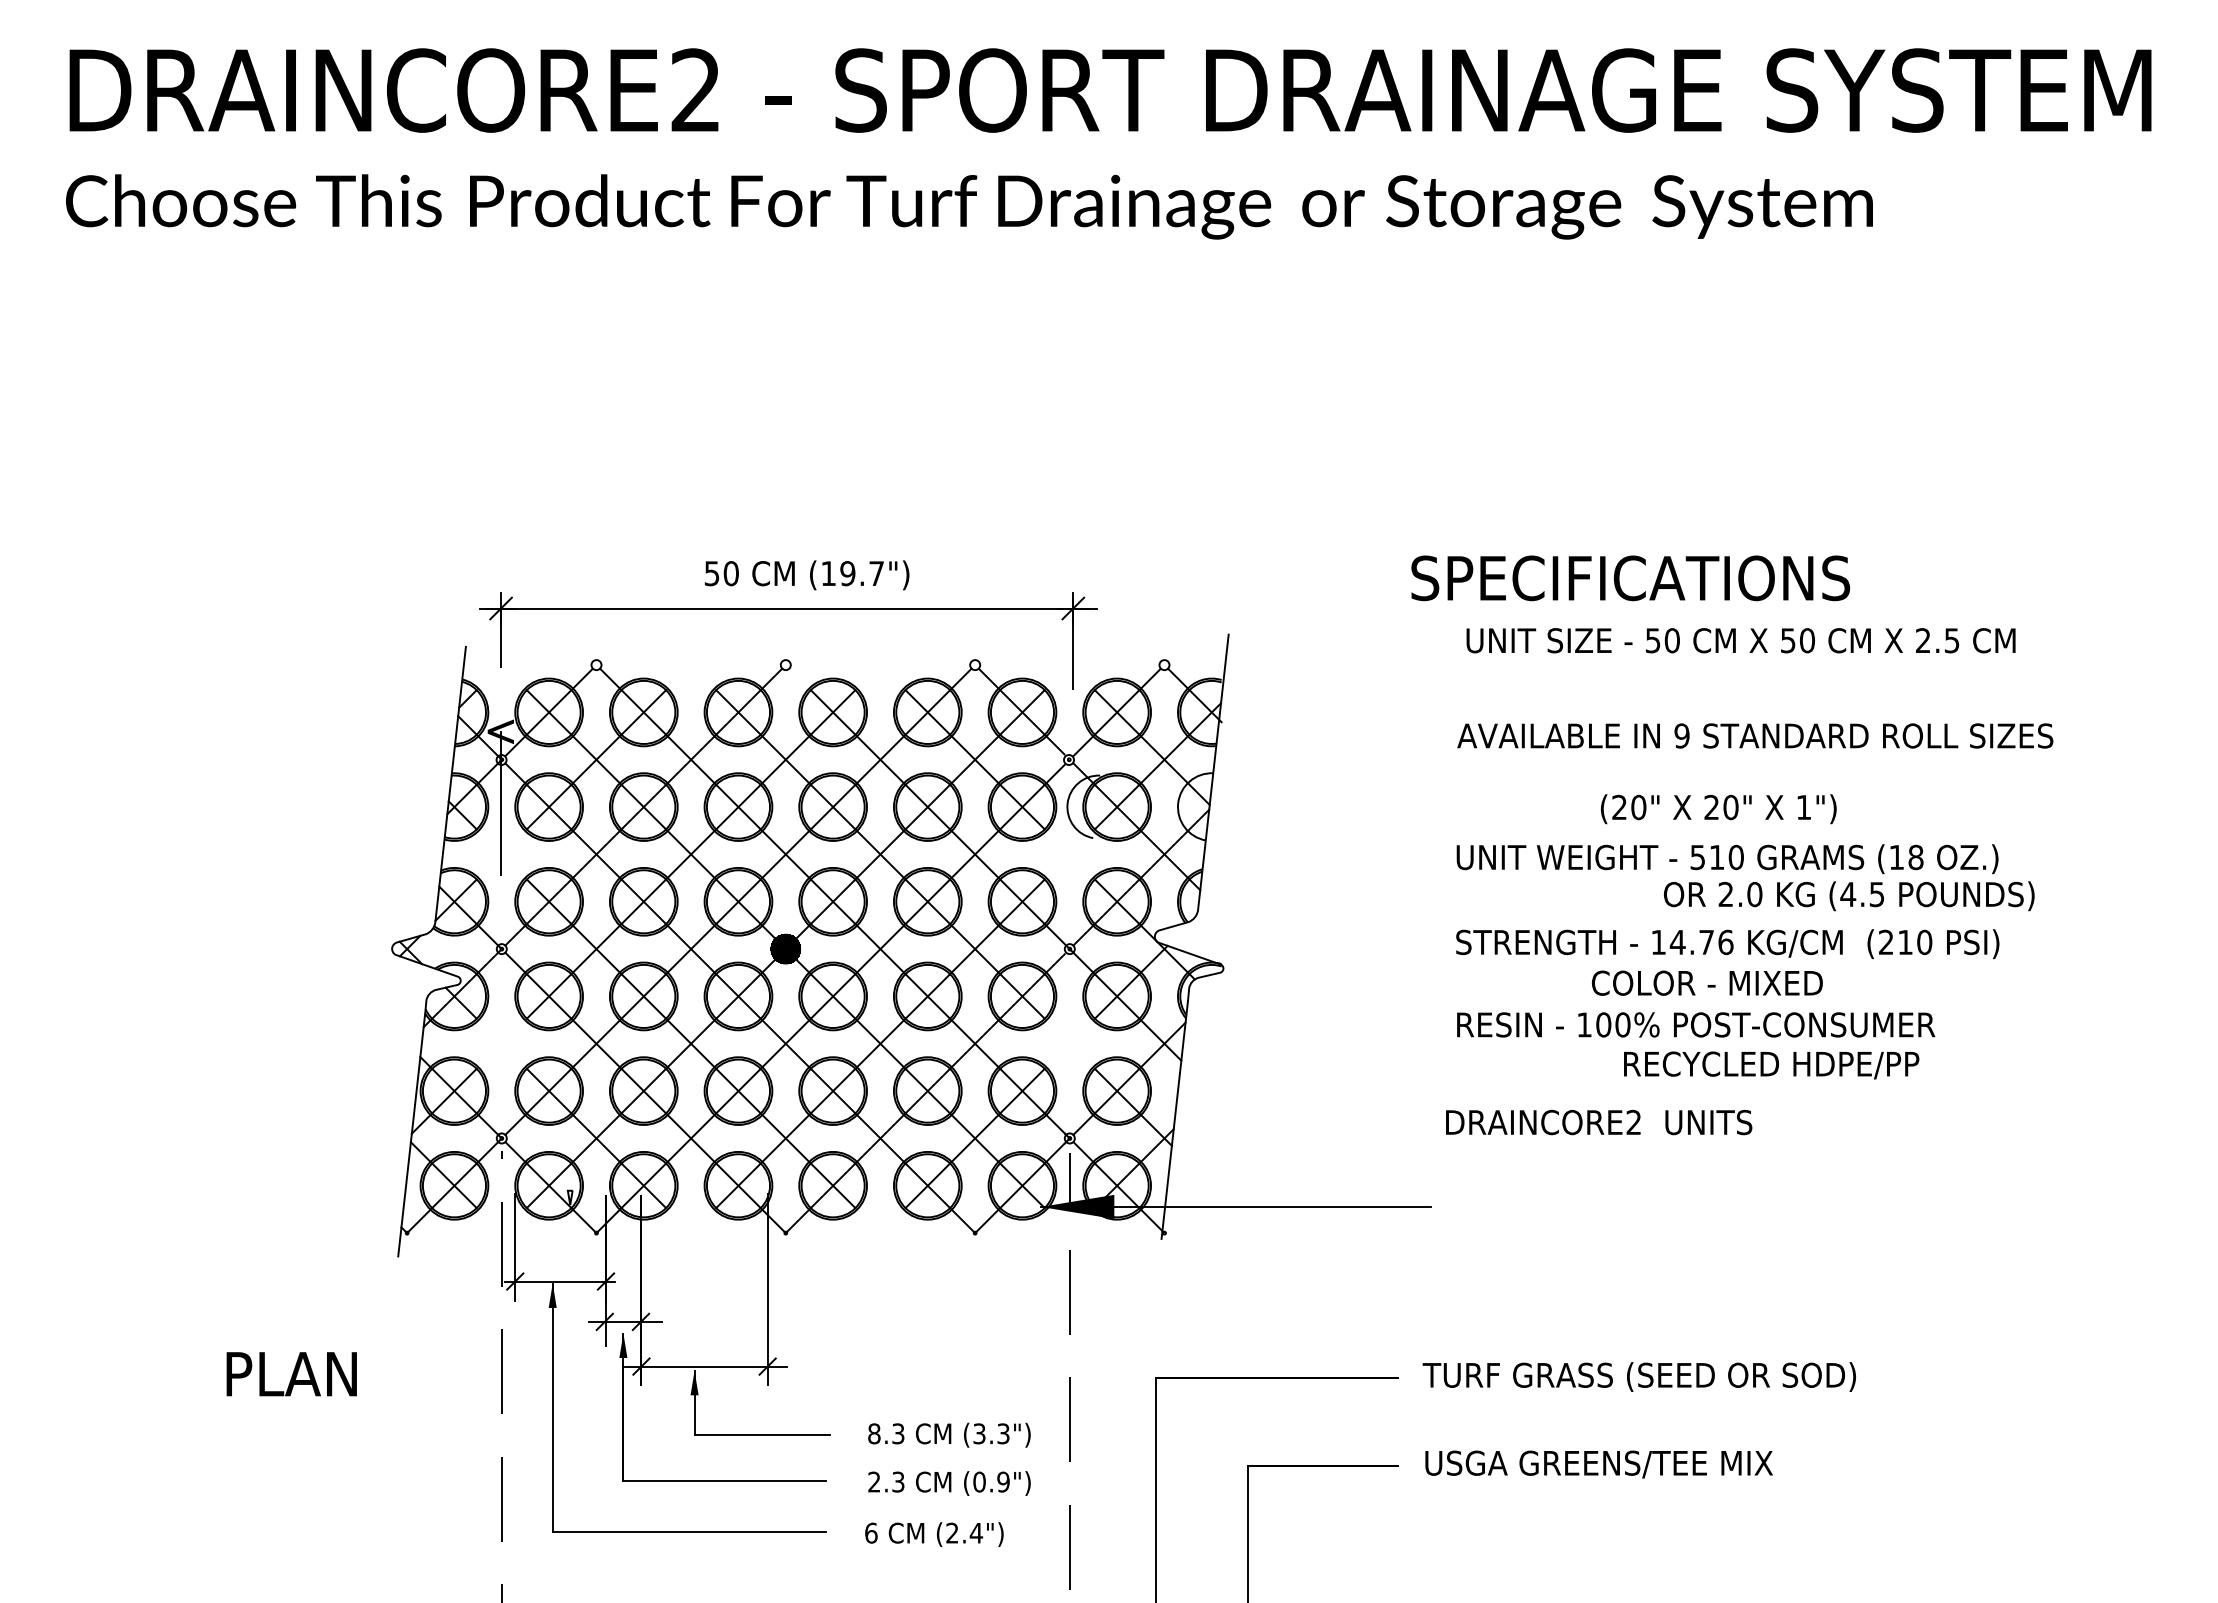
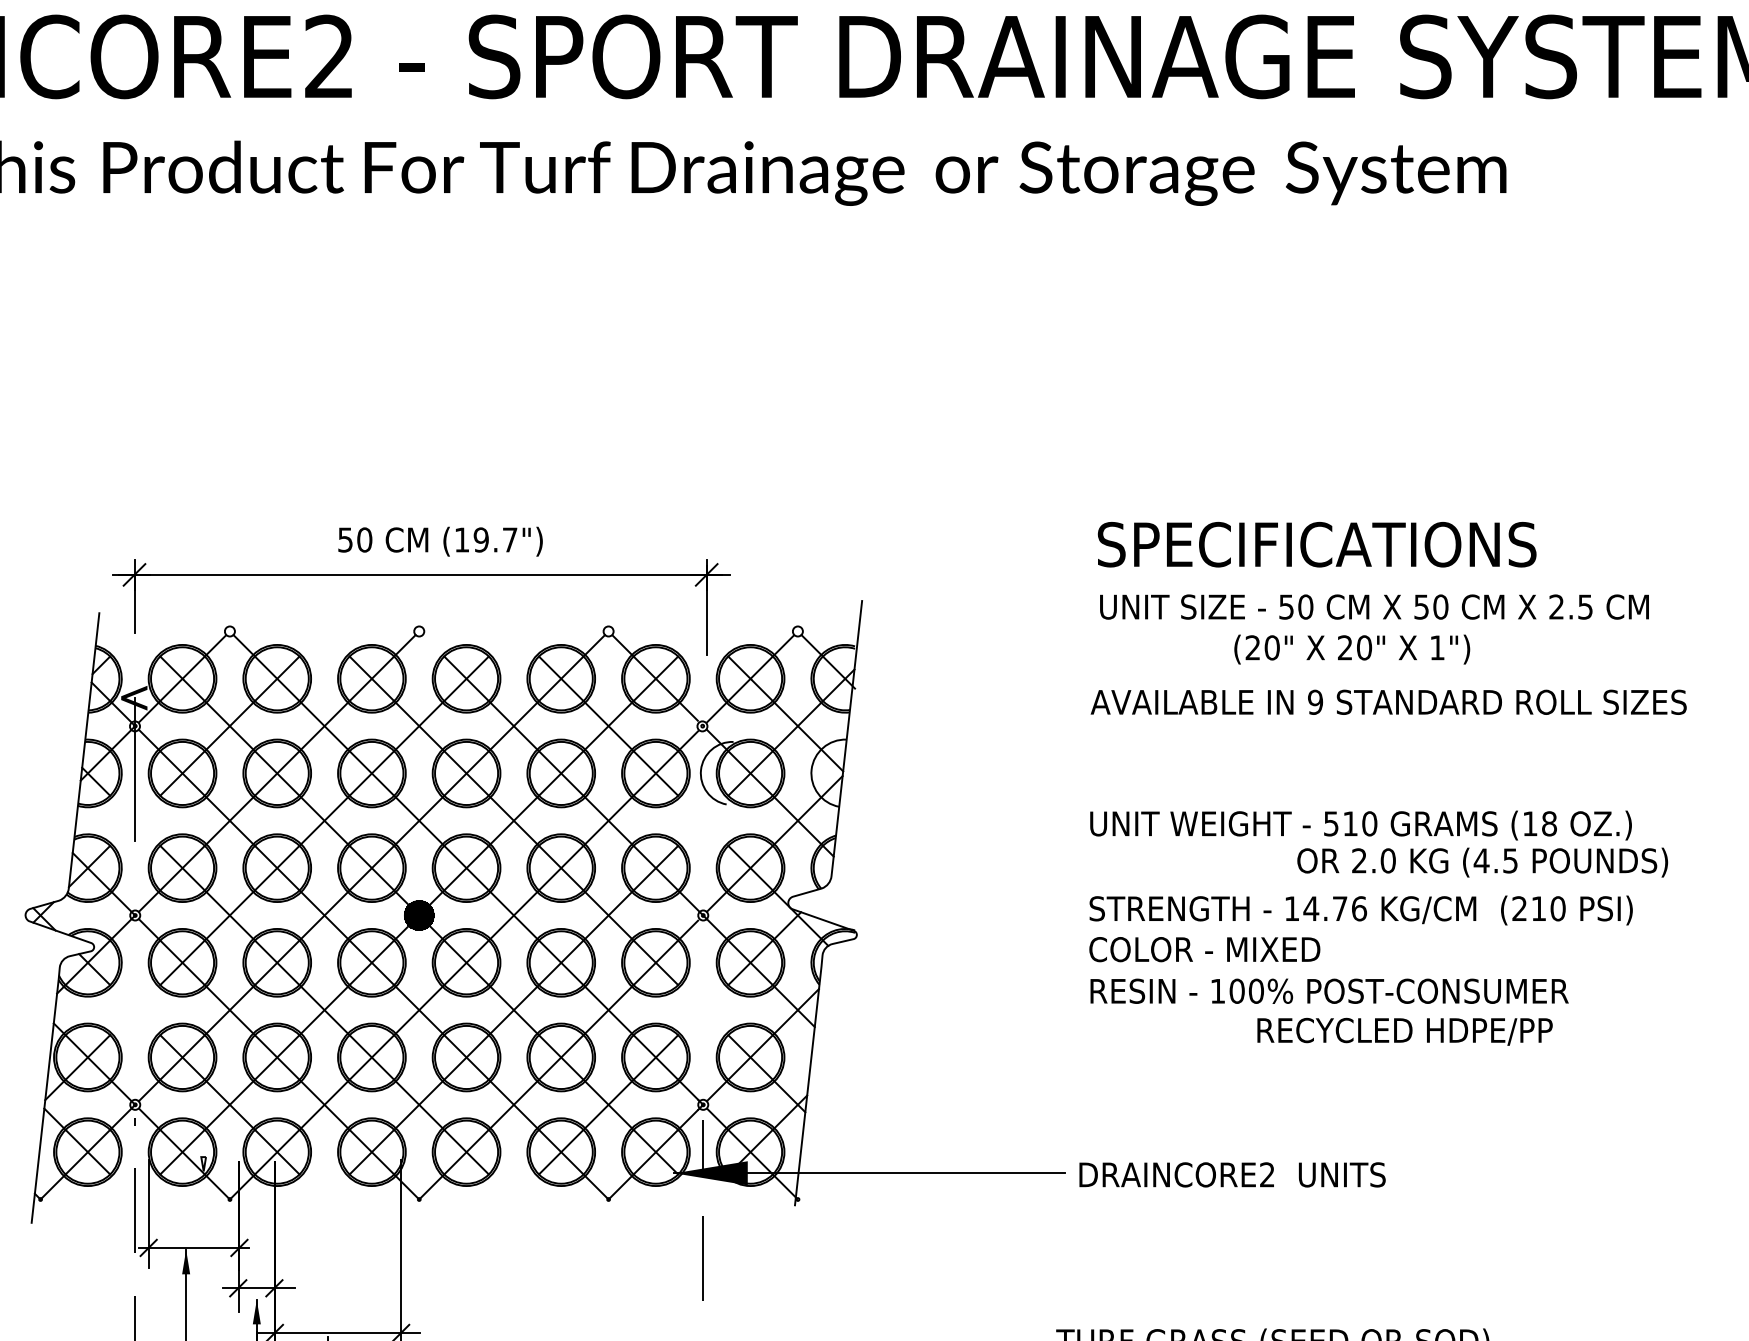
text: (1630, 578) -> (1316, 544), moved
text: (1718, 809) -> (1351, 649), moved
text: (1707, 982) -> (1204, 948), moved
text: (1599, 1122) -> (1232, 1174), moved

